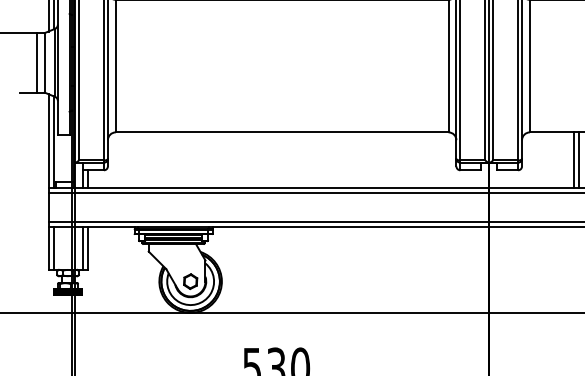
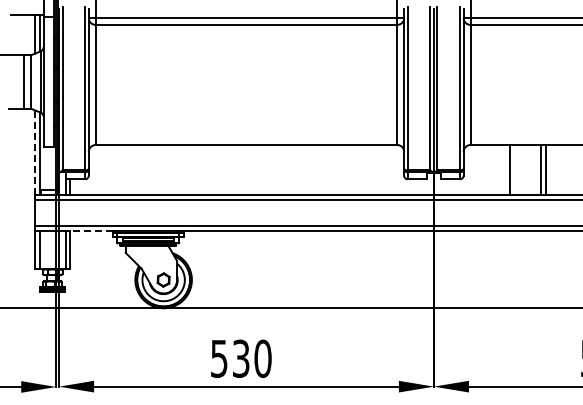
line: (49, 140) -> (35, 152), solid -> dashed
line: (578, 159) -> (514, 169), removed
line: (110, 226) -> (91, 230), solid -> dashed

